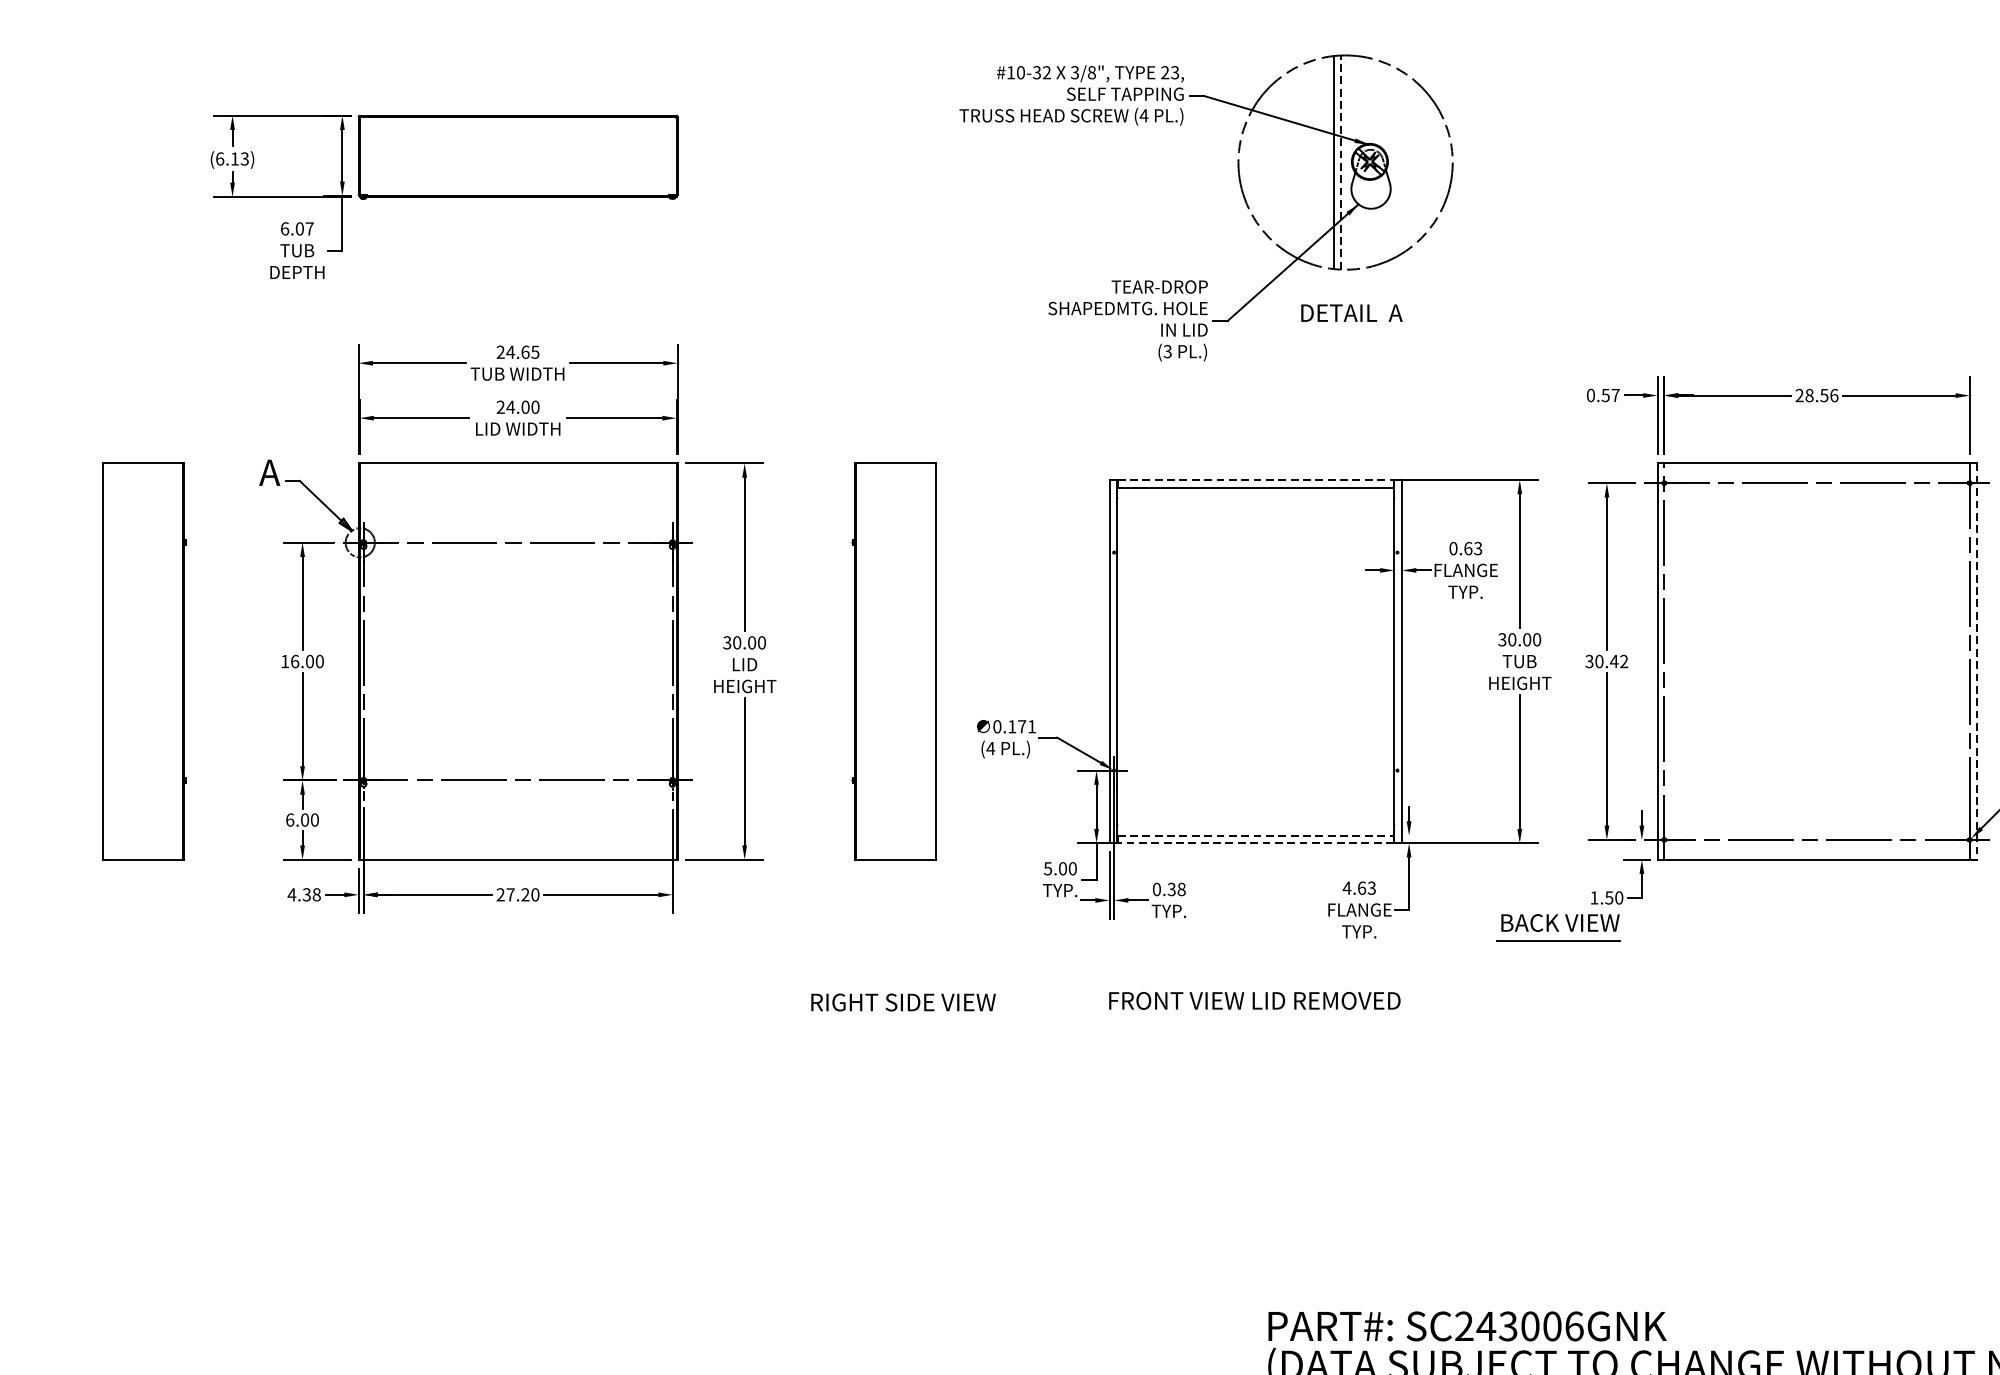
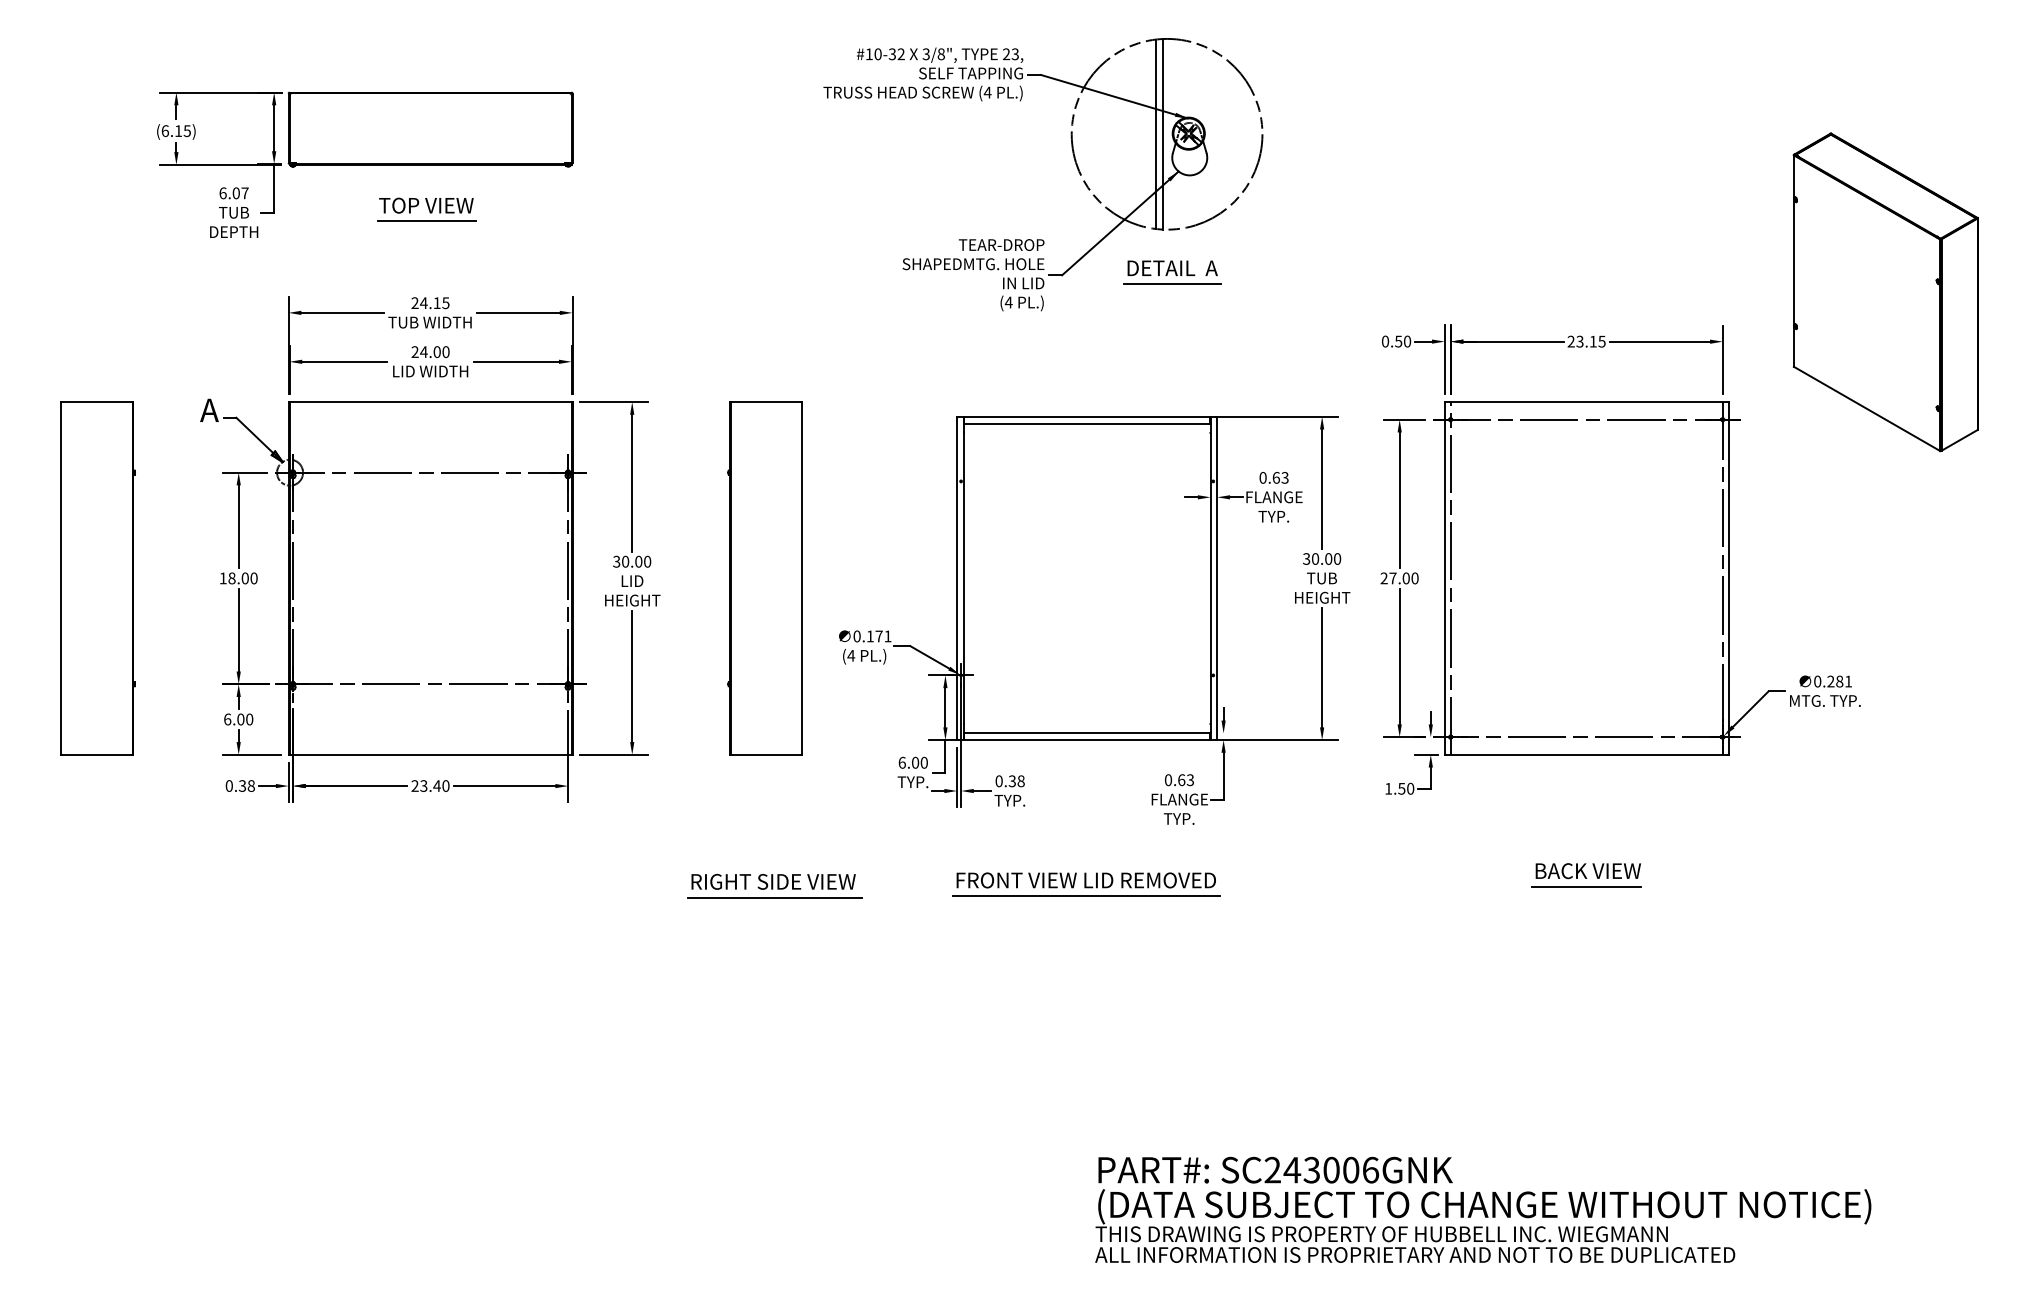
text: (245, 158) -> (187, 130), (6.13) -> (6.15)
line: (1340, 161) -> (1162, 133), dashed -> solid
part: (513, 247) -> (426, 209), added
line: (1350, 331) -> (1171, 284), added
text: (1167, 351) -> (1008, 302), (3 -> (4
text: (524, 352) -> (436, 303), 24.65 -> 24.15
text: (1615, 395) -> (1407, 341), 0.57 -> 0.50
text: (1821, 395) -> (1590, 341), 28.56 -> 23.15
line: (1256, 479) -> (1087, 416), dashed -> solid
text: (294, 661) -> (231, 578), 16.00 -> 18.00
text: (1606, 661) -> (1399, 578), 30.42 -> 27.00
line: (1976, 661) -> (1728, 578), dashed -> solid
line: (1256, 835) -> (1087, 733), dashed -> solid
line: (1256, 843) -> (1087, 740), dashed -> solid
text: (1047, 868) -> (901, 762), 5.00 -> 6.00
text: (1347, 888) -> (1168, 780), 4.63 -> 0.63
text: (292, 894) -> (229, 785), 4.38 -> 0.38
text: (518, 894) -> (430, 785), 27.20 -> 23.40
part: (1558, 927) -> (1586, 875), moved
line: (1255, 1018) -> (1086, 896), added
line: (904, 1020) -> (774, 897), added

